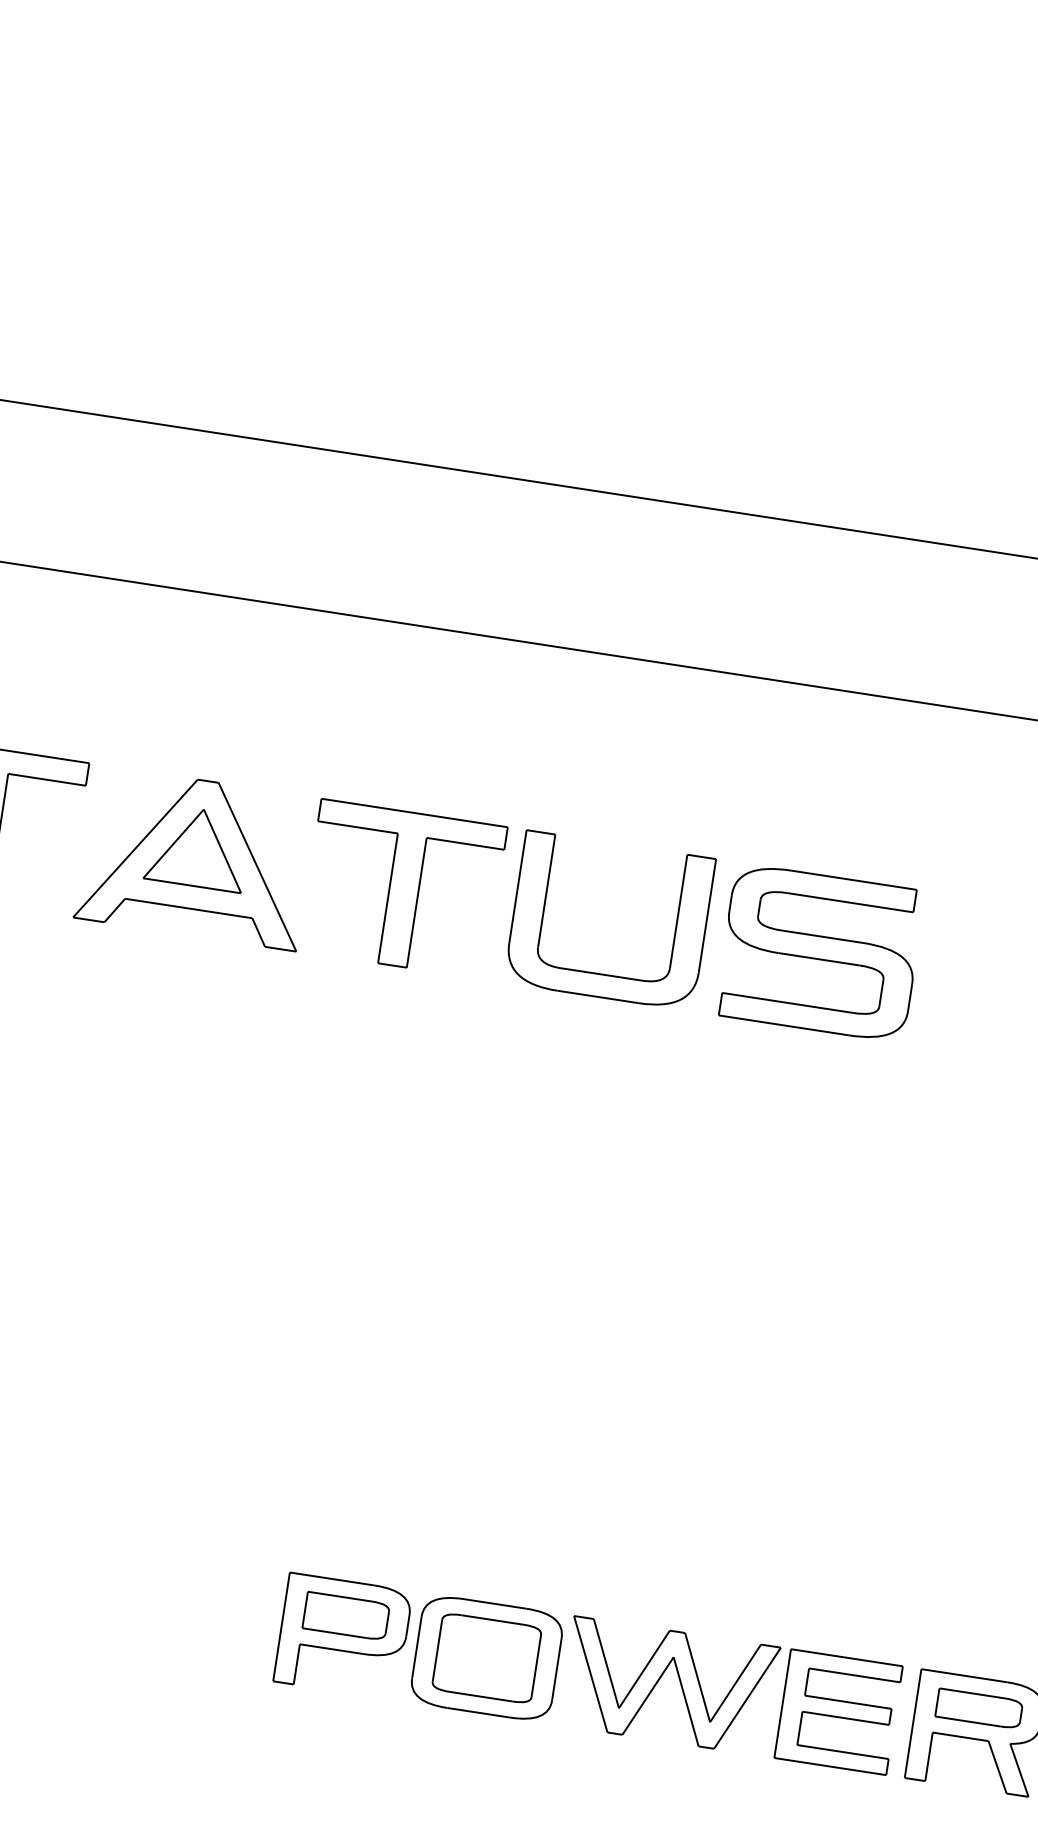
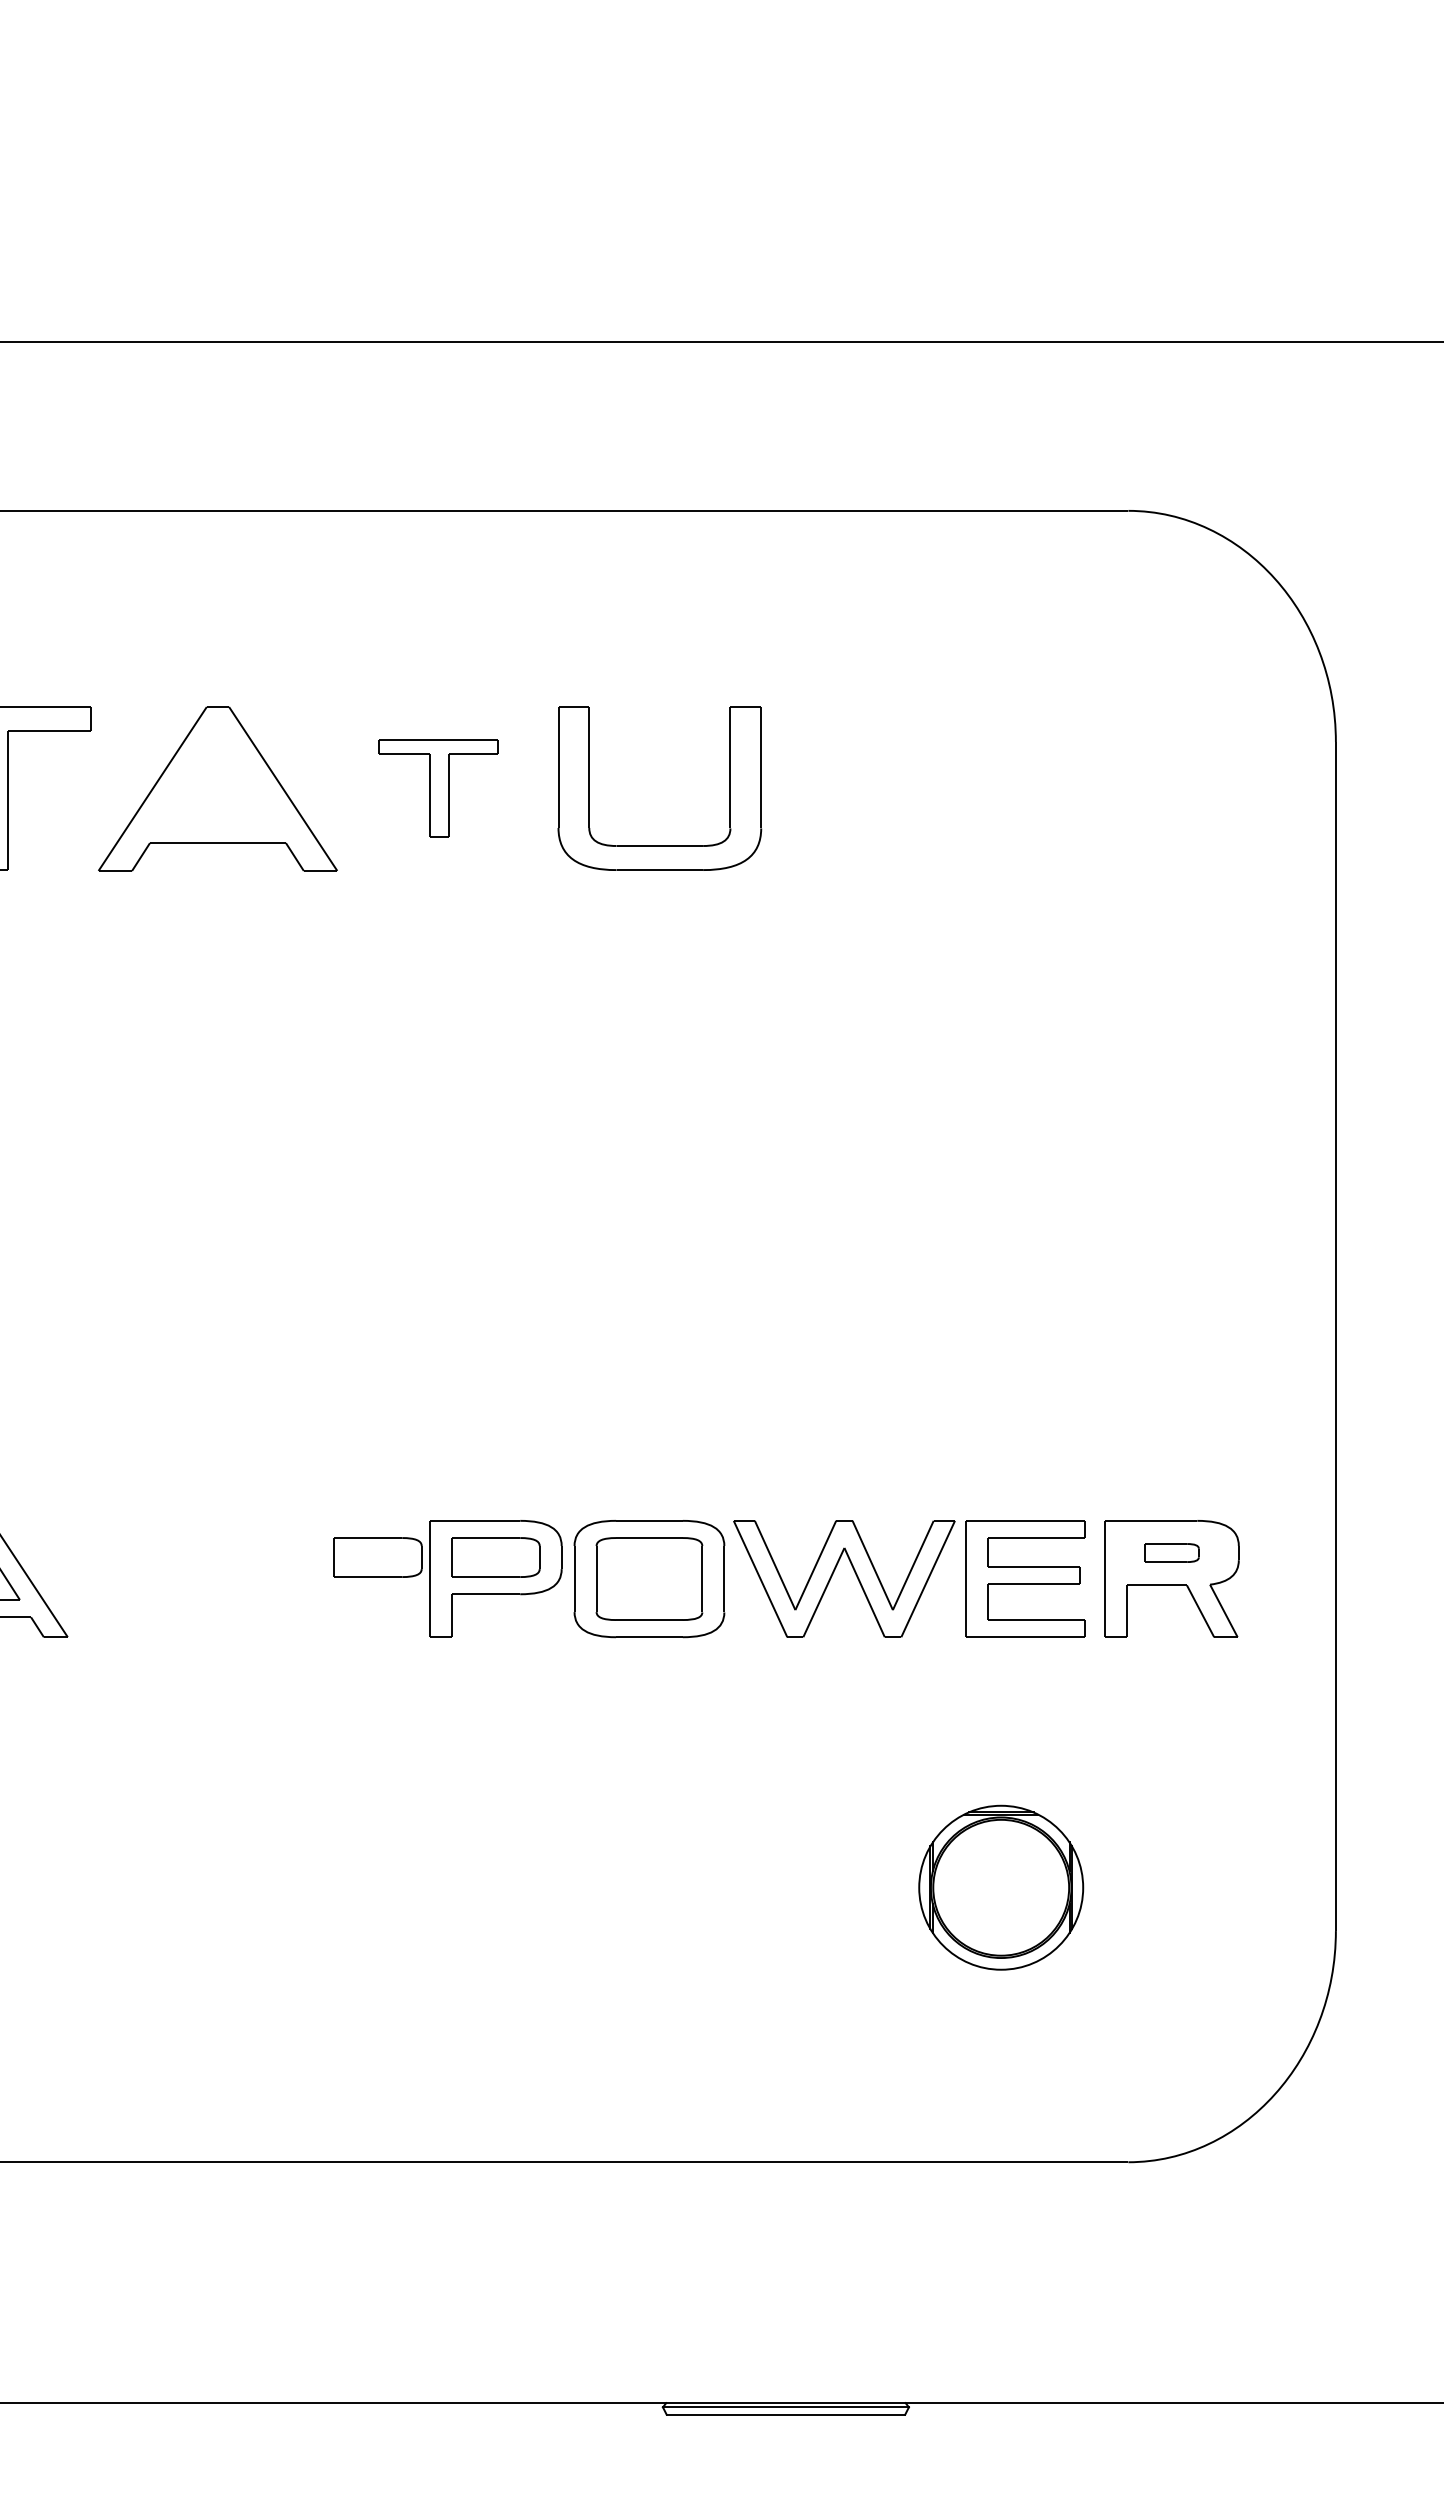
part: (197, 848) -> (217, 778), removed
part: (402, 888) -> (438, 788), size x0.6
part: (819, 952) -> (884, 788), removed
part: (235, 1599) -> (377, 1557), added
part: (978, 1708) -> (1171, 1552), size x0.6

